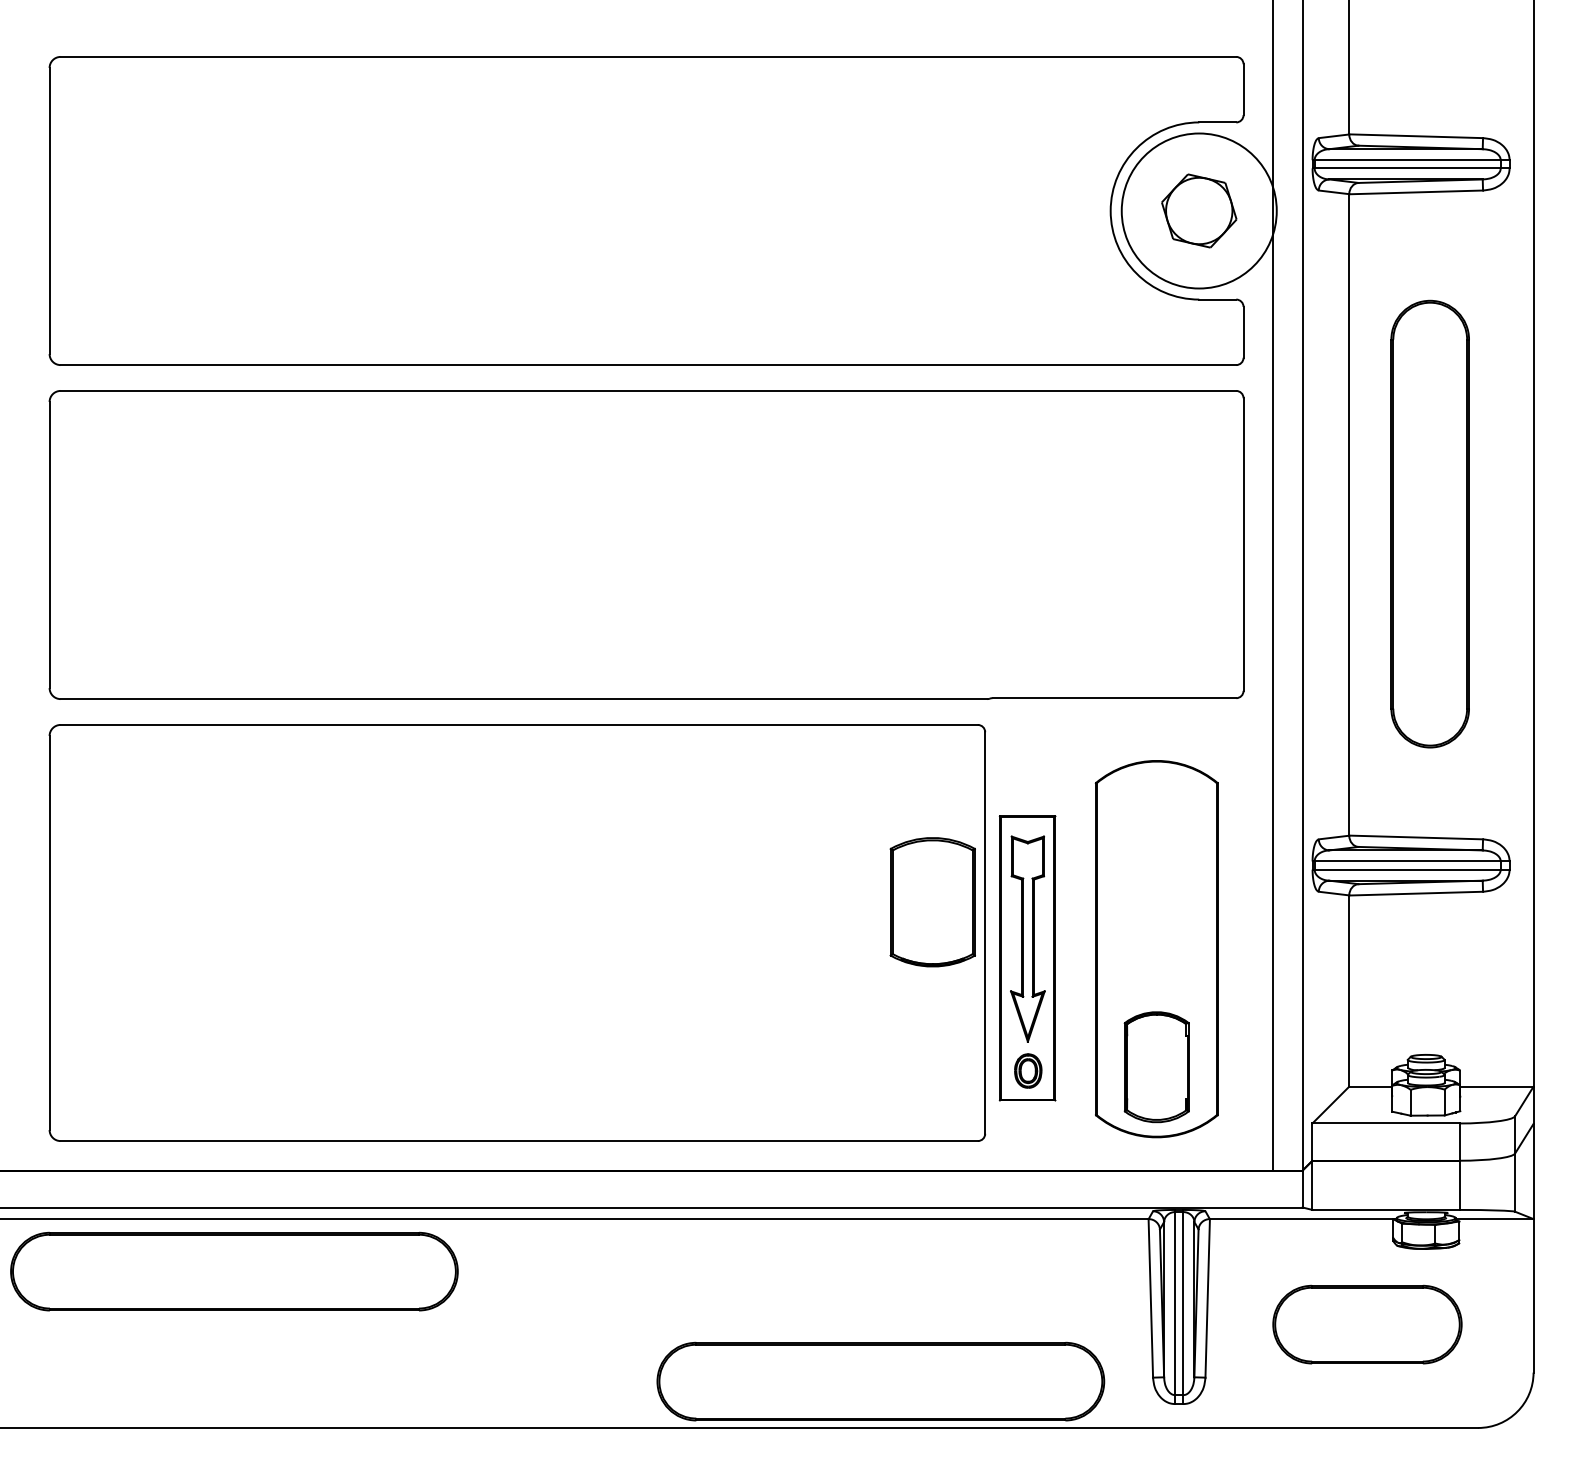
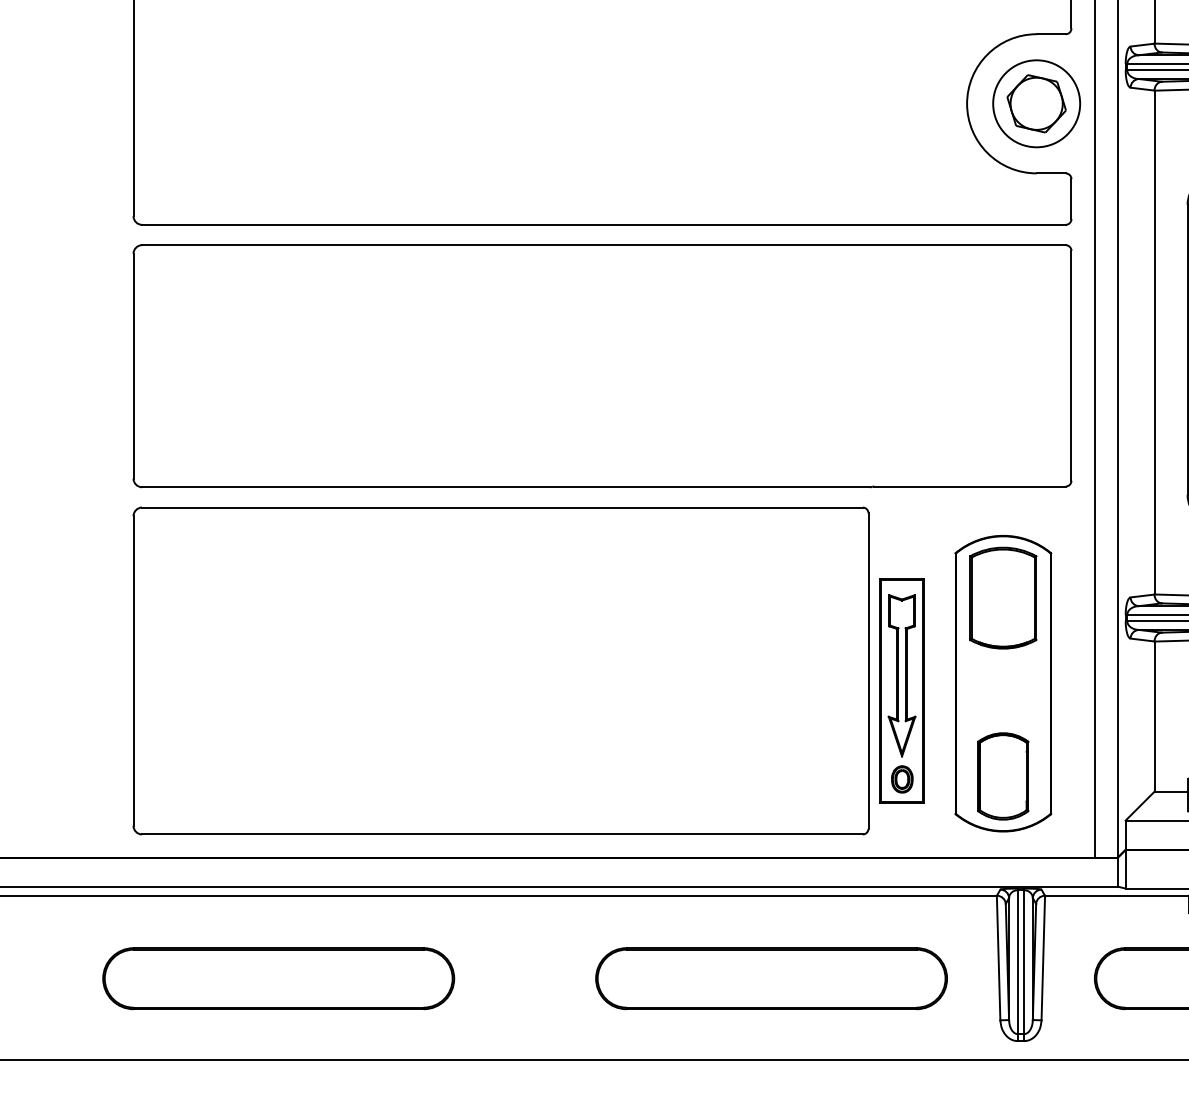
circle: (1198, 210) -> (1036, 103), size x0.71
part: (932, 902) -> (1003, 598), moved
part: (234, 1271) -> (278, 978), moved
part: (880, 1381) -> (771, 978), moved

